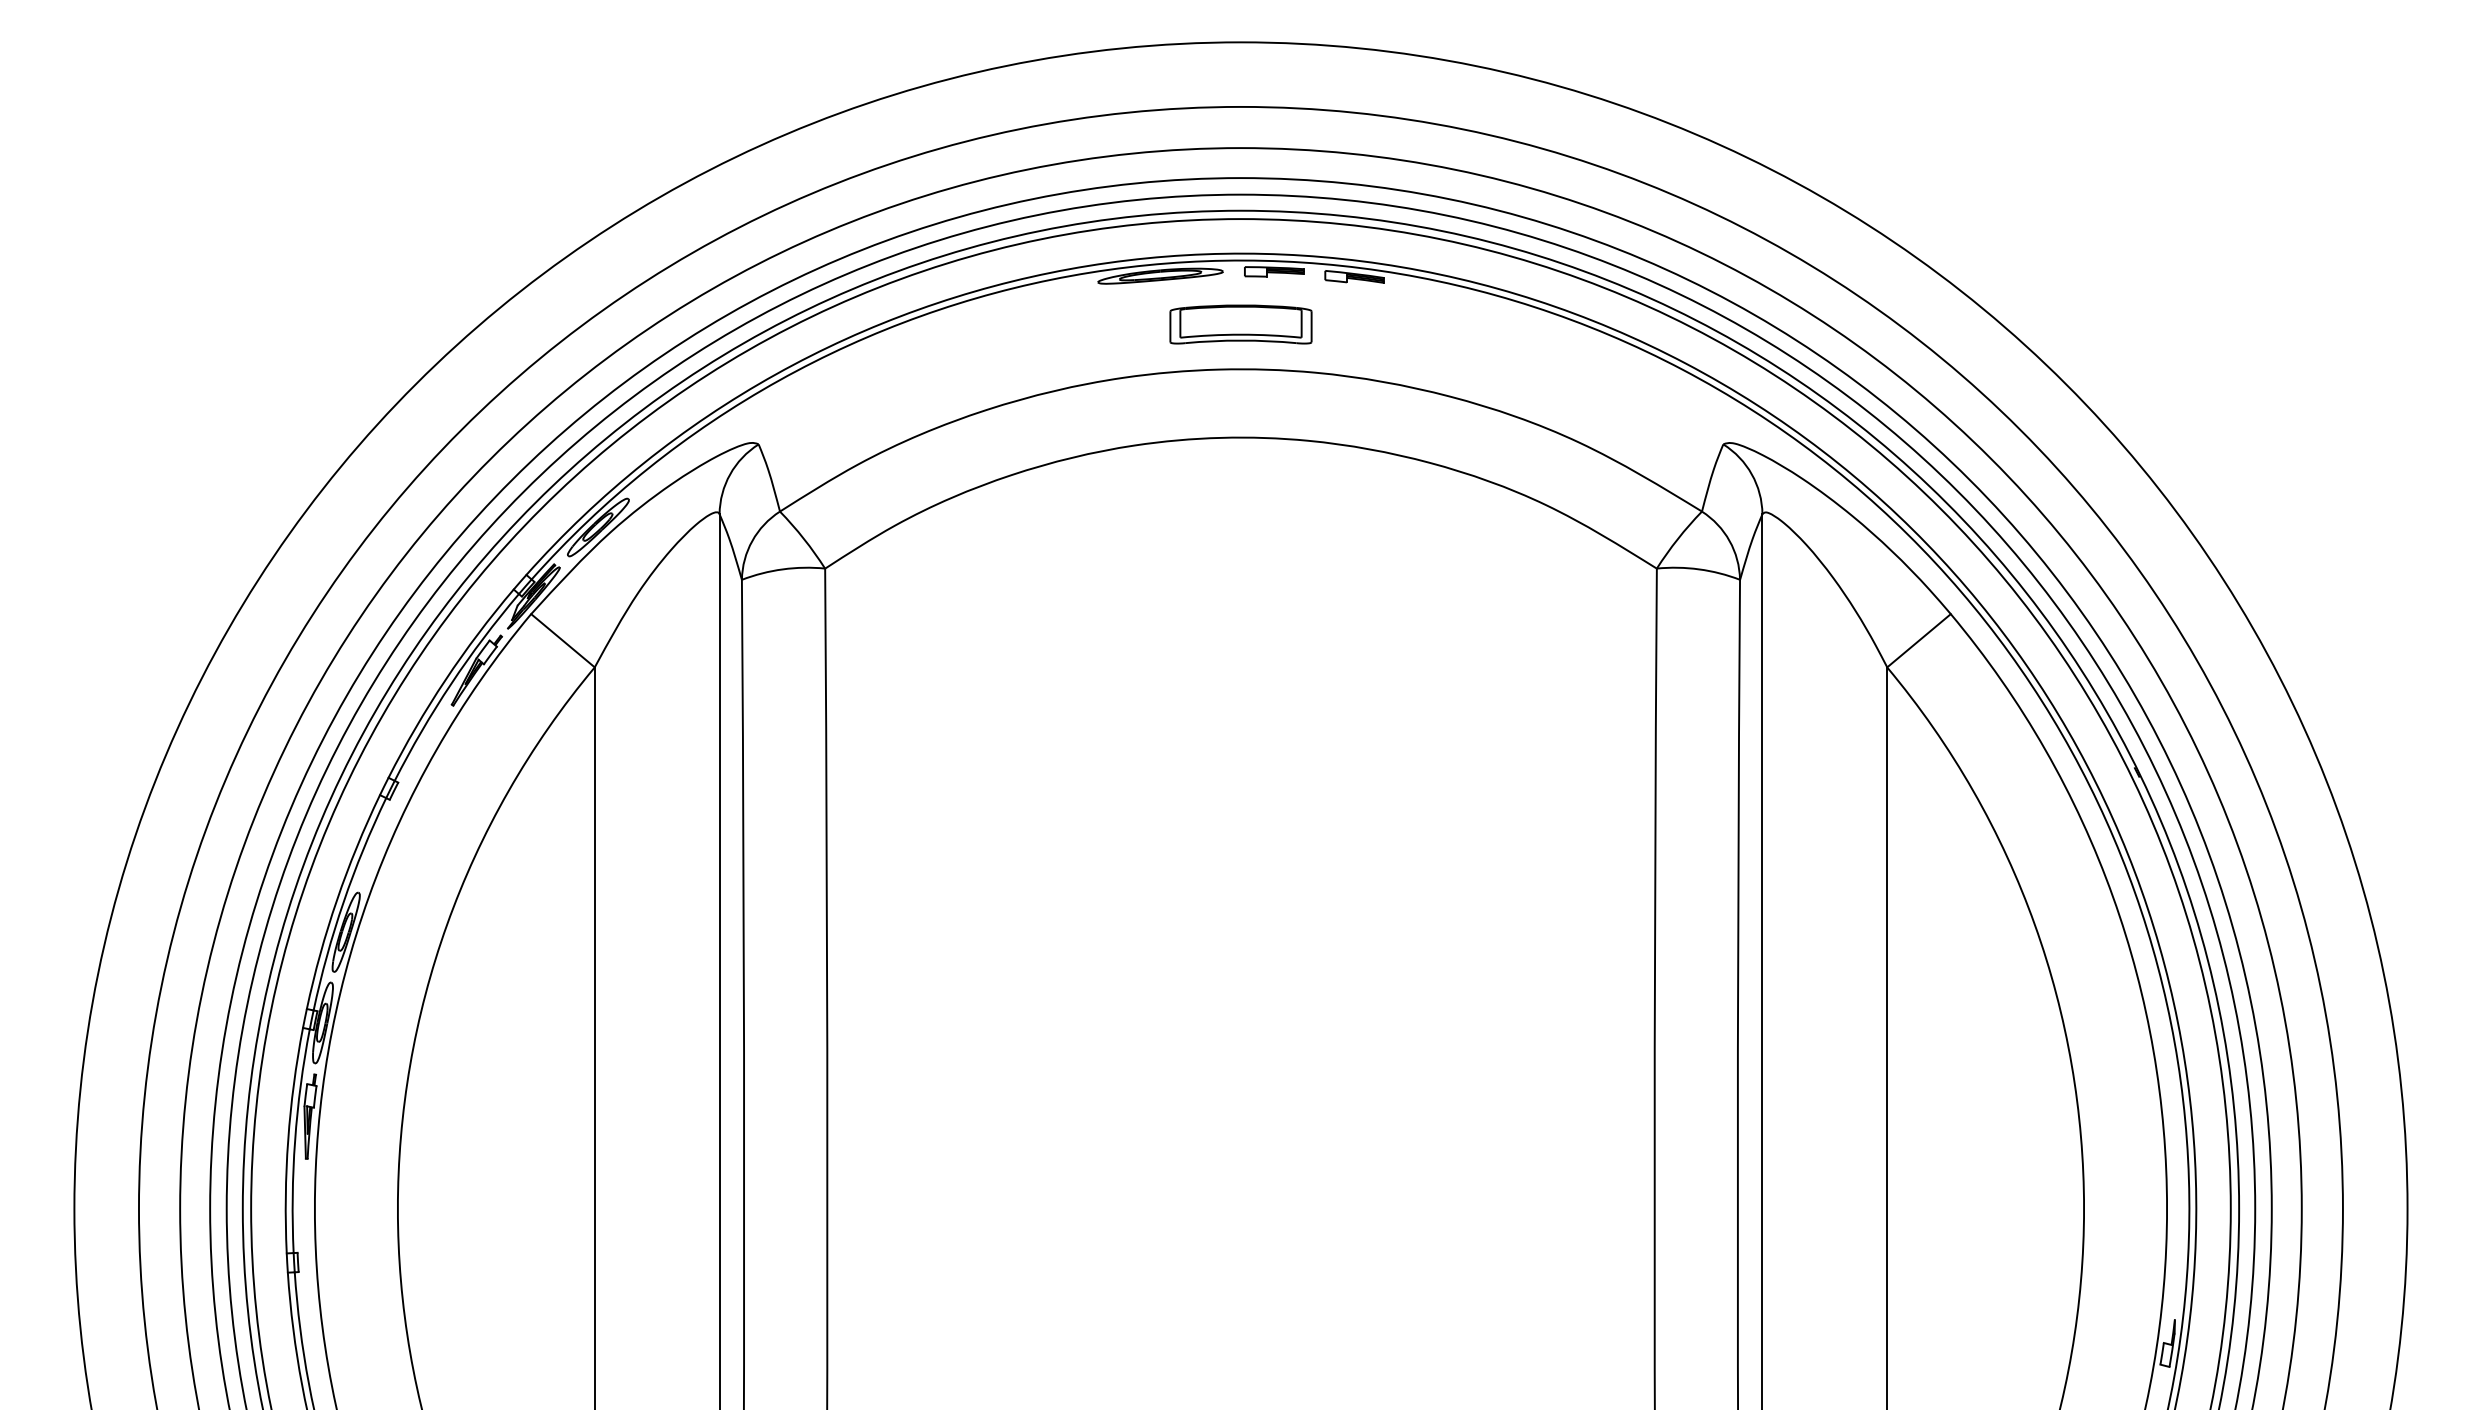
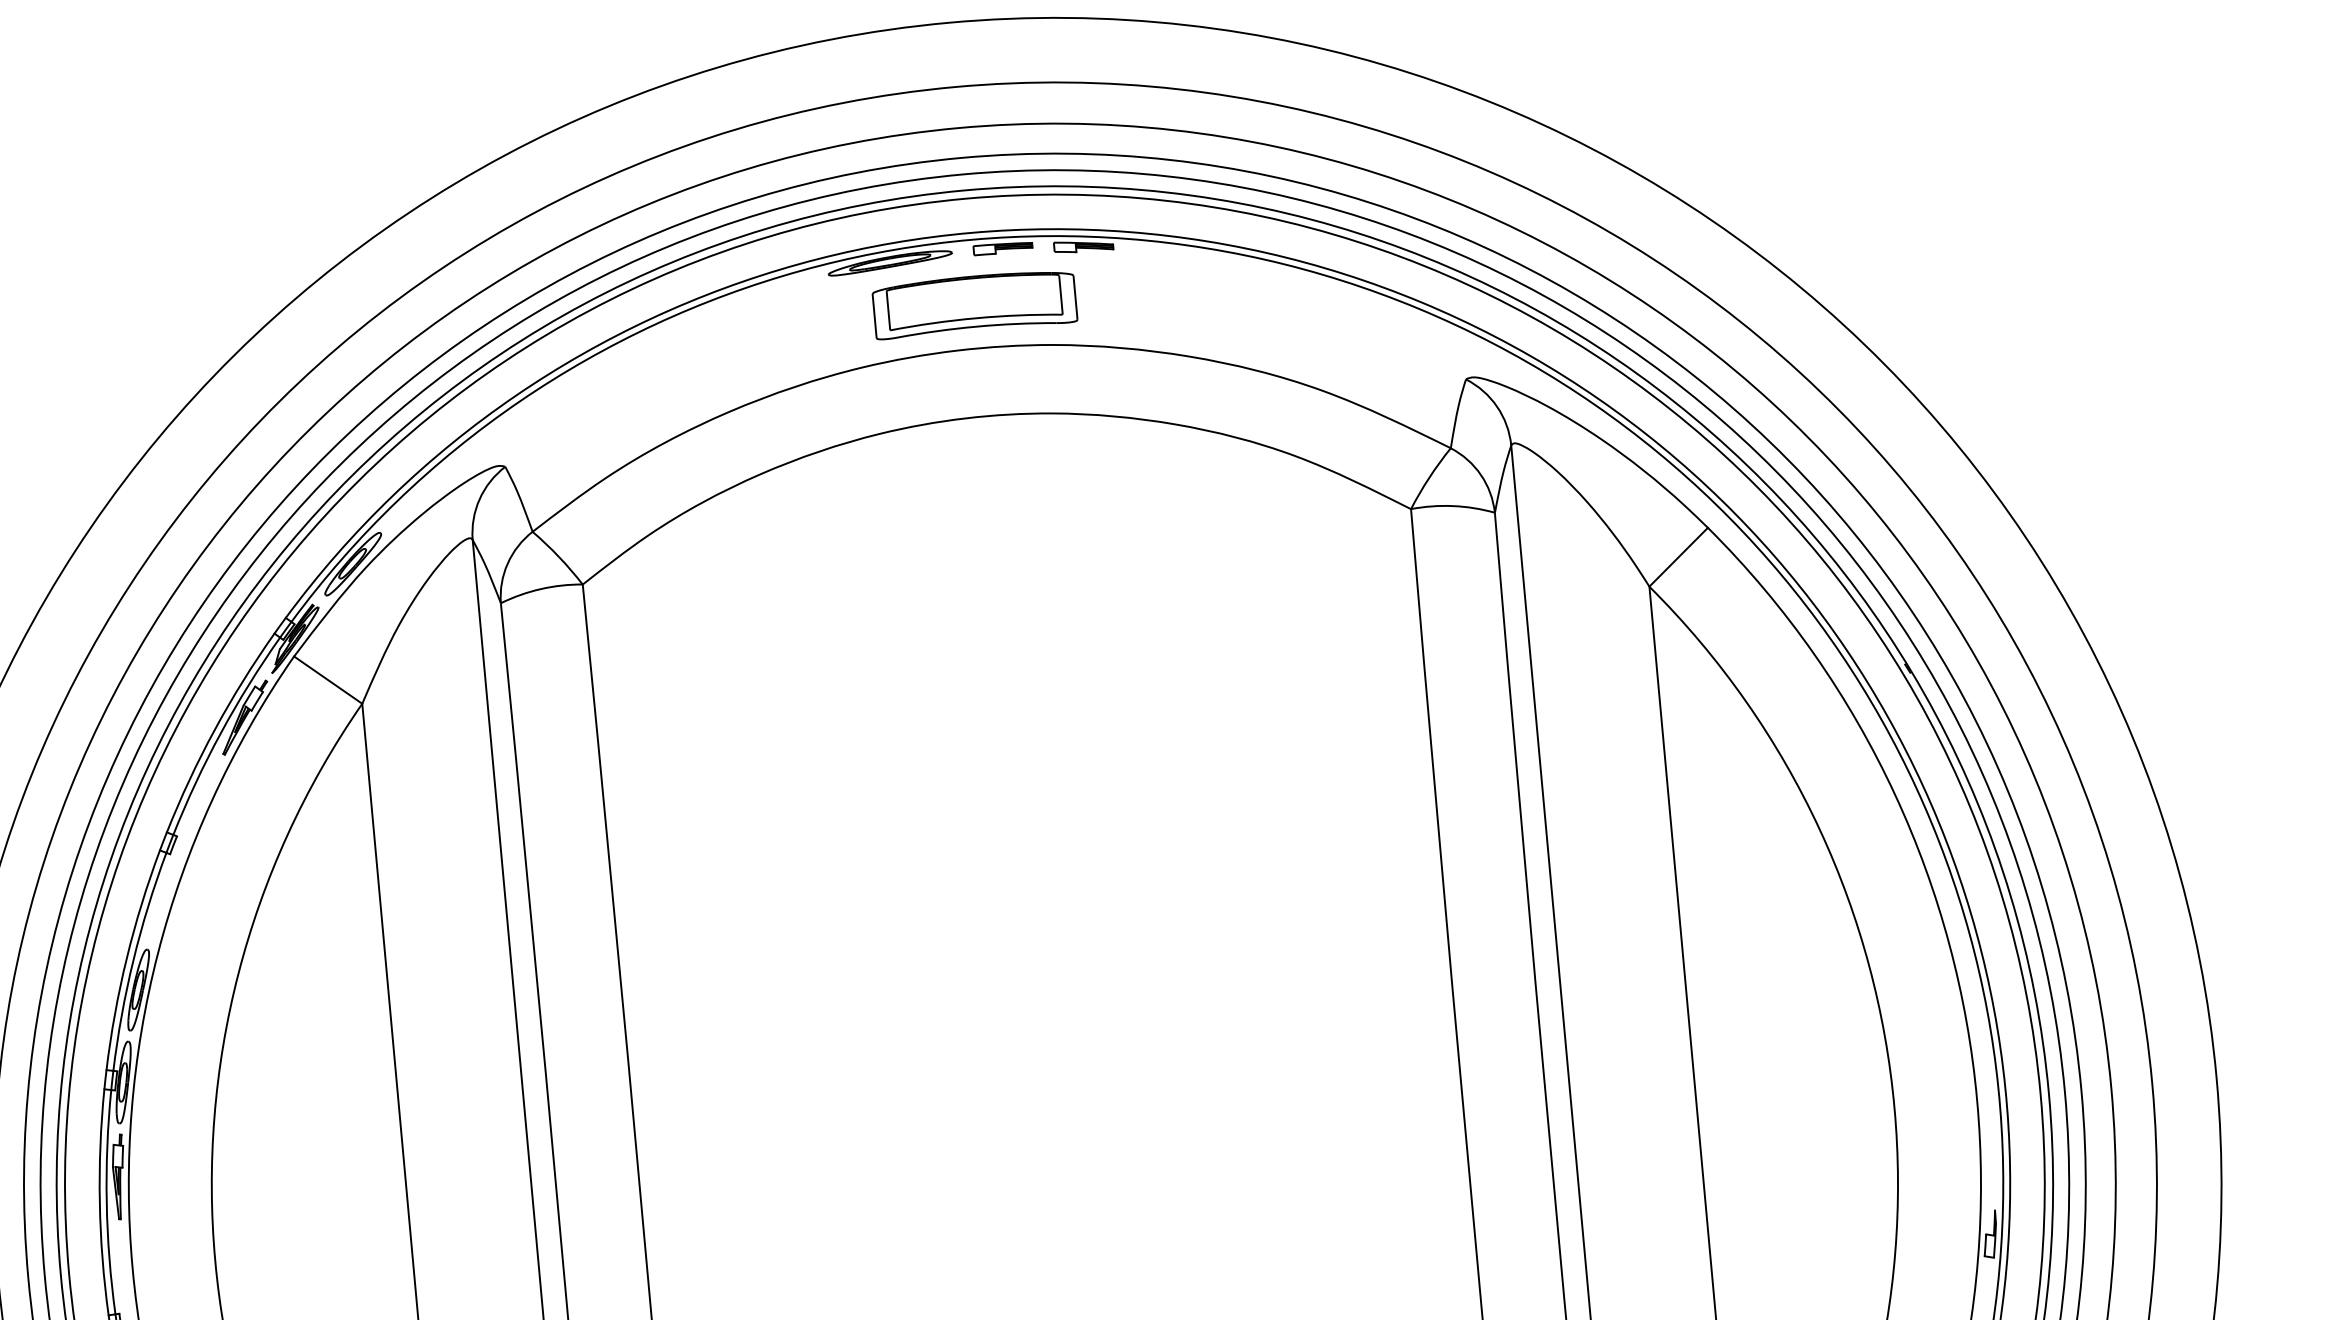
part: (1240, 324) -> (974, 303), size x1.43

